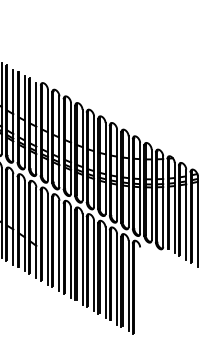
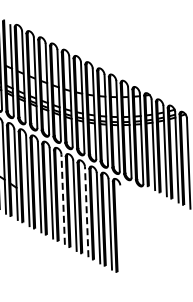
line: (82, 258) -> (63, 198), solid -> dashed
line: (105, 272) -> (86, 211), solid -> dashed

